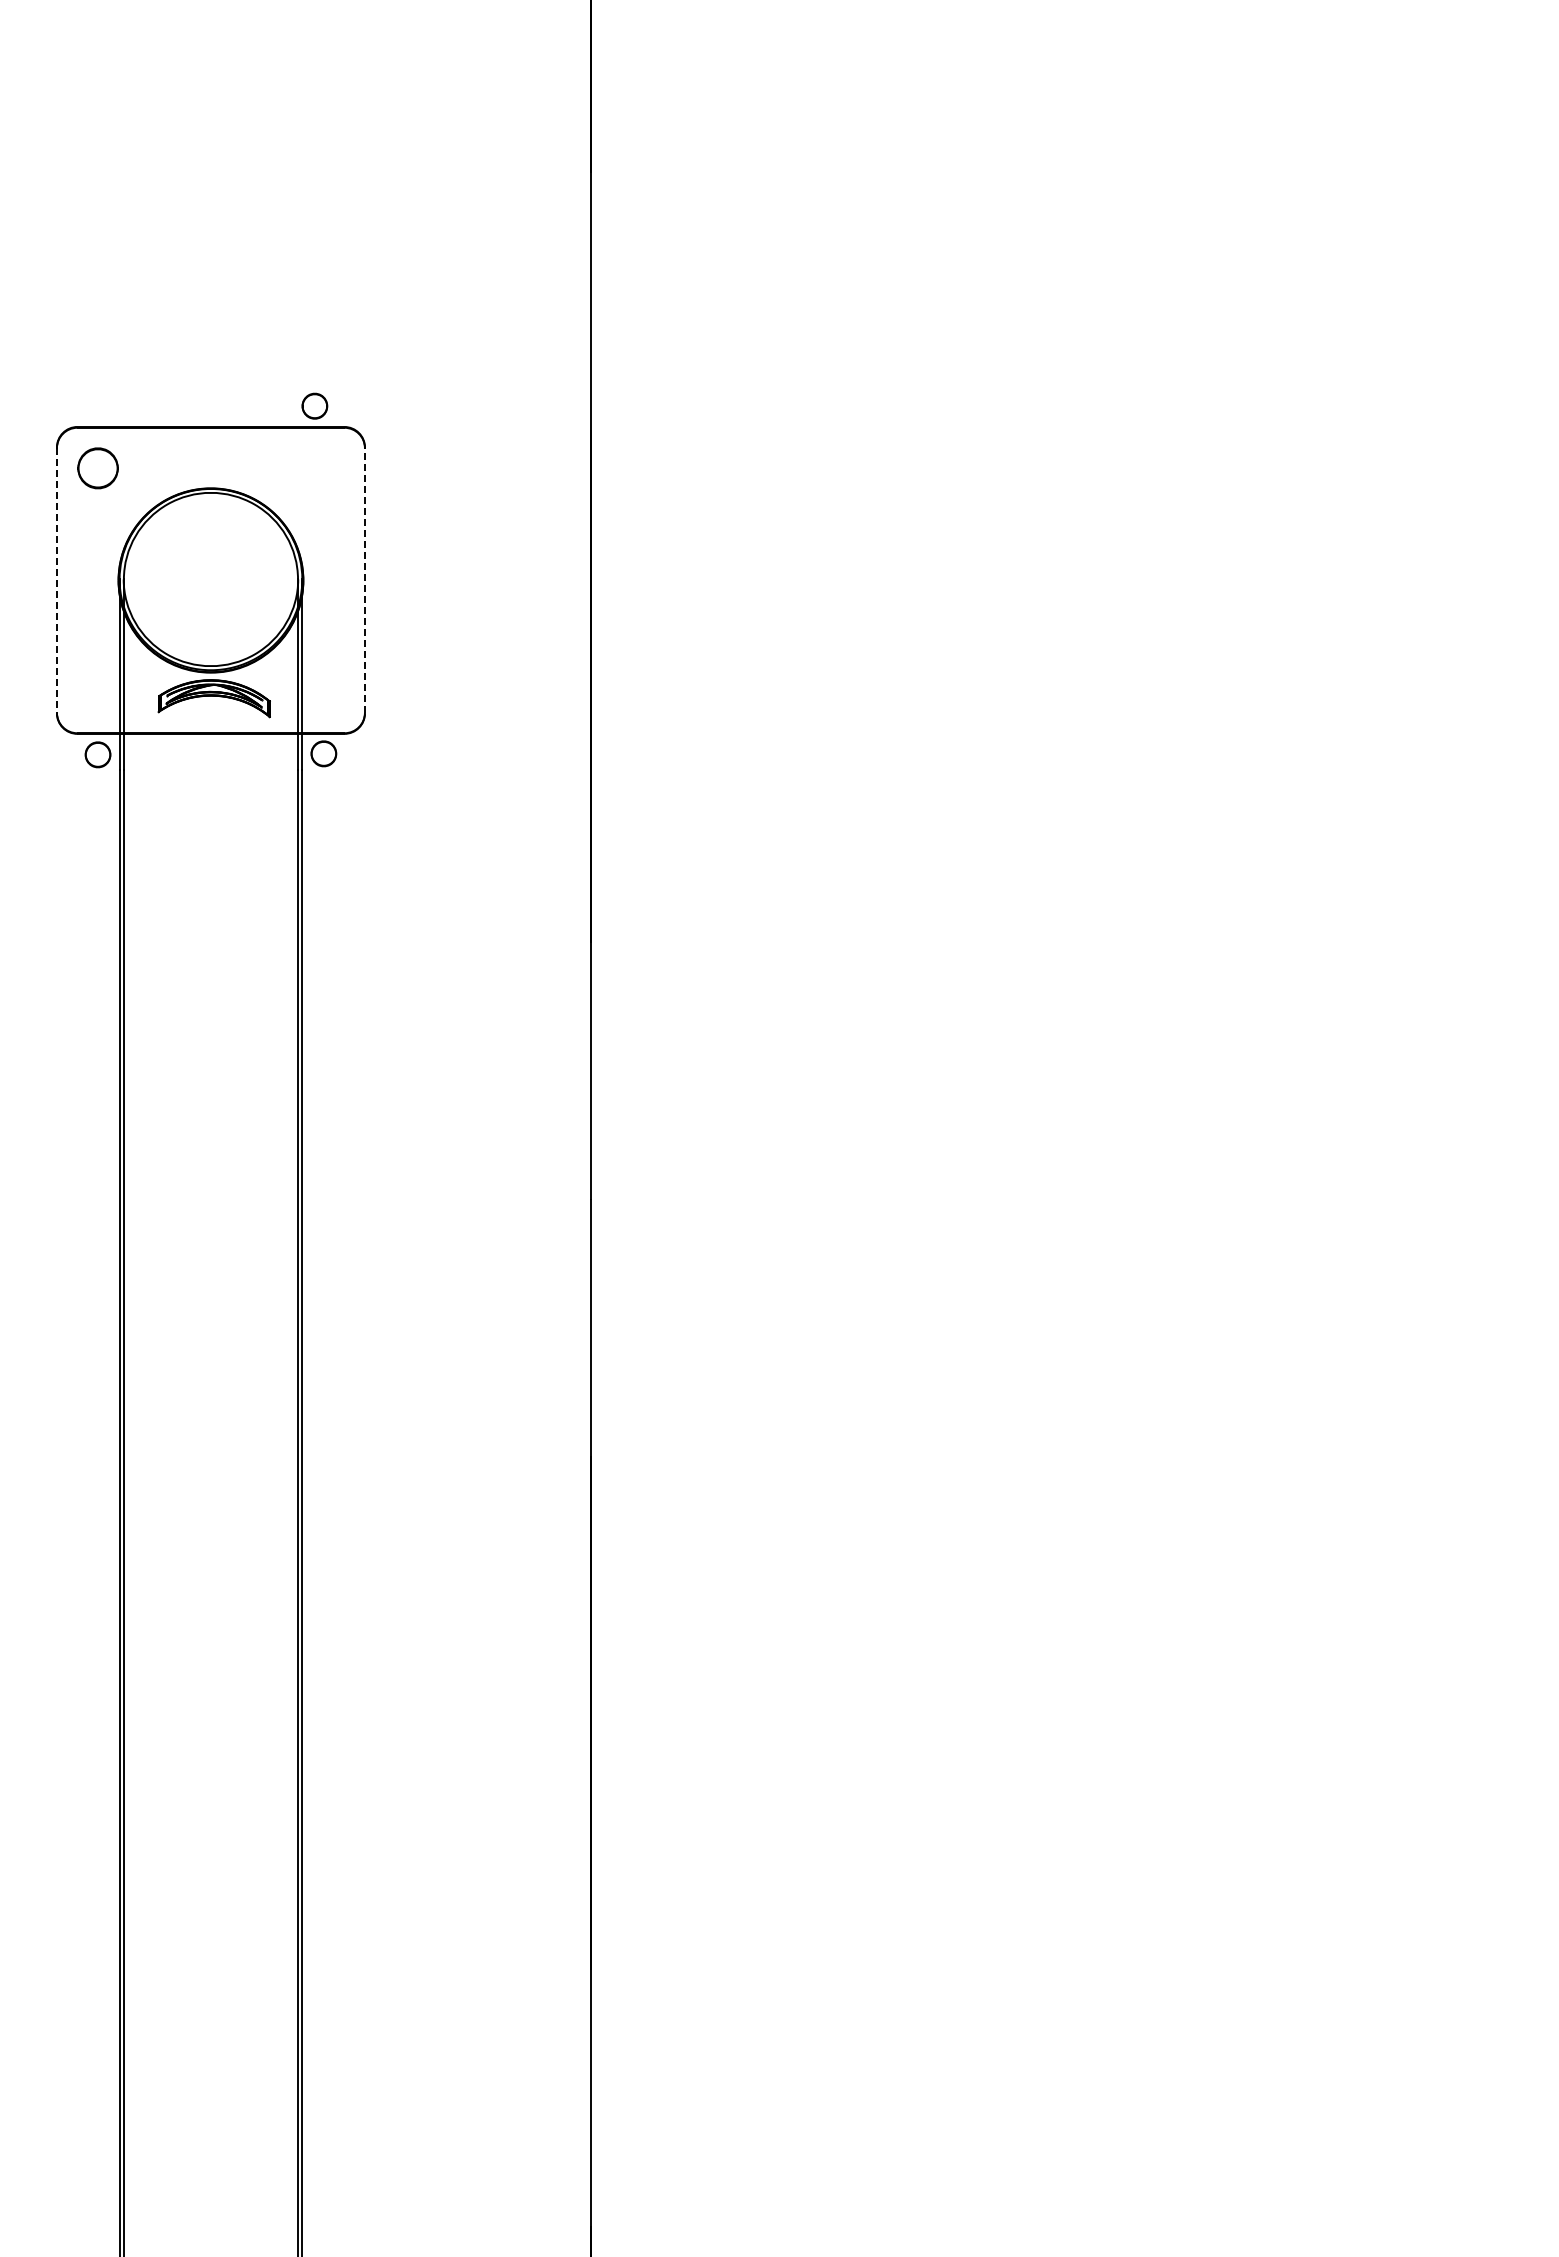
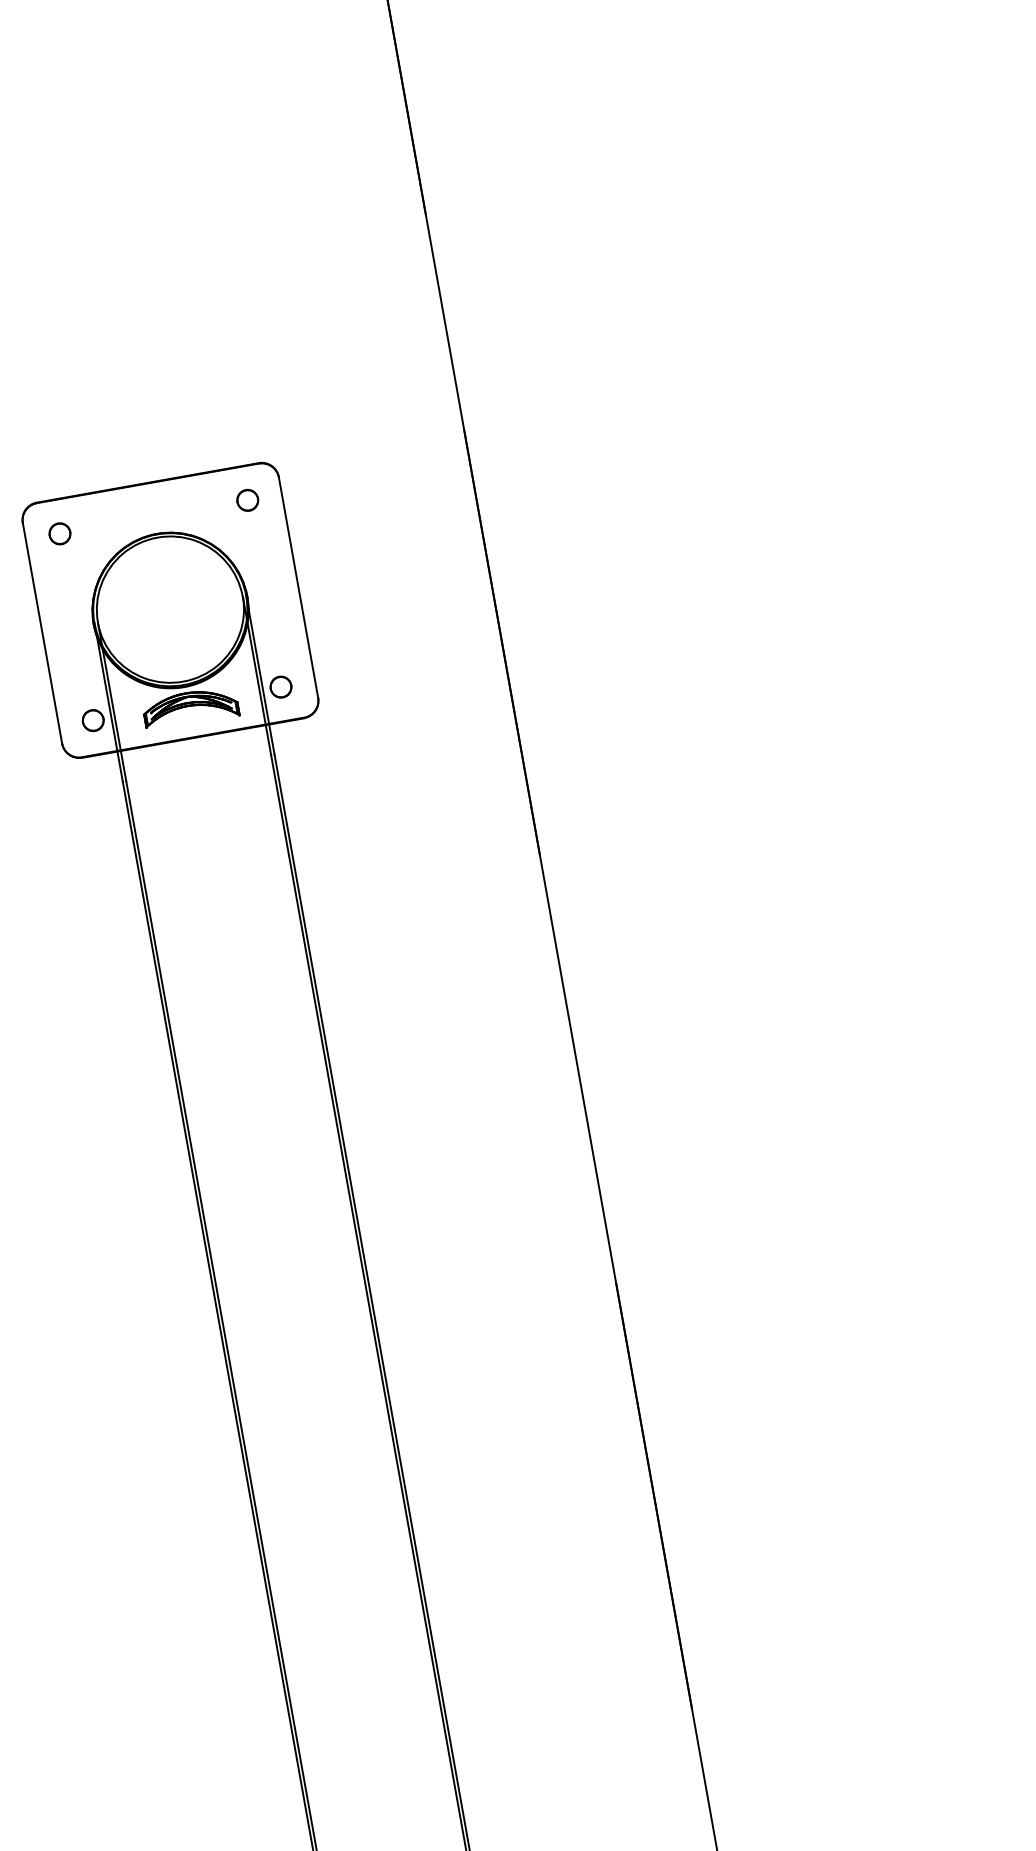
part: (314, 405) -> (247, 499), moved
part: (97, 467) -> (59, 533), size x0.62
line: (56, 580) -> (42, 633), dashed -> solid
line: (364, 580) -> (298, 587), dashed -> solid
part: (323, 753) -> (280, 686), moved
part: (97, 754) -> (92, 720), moved

